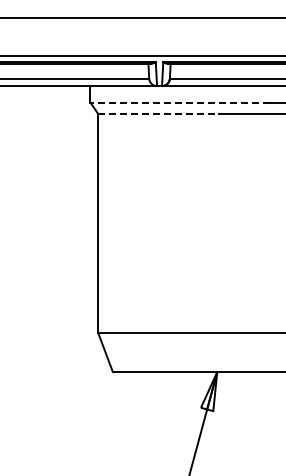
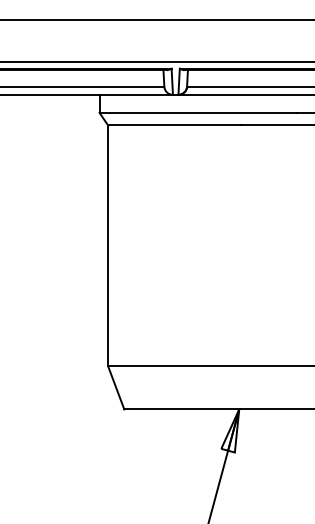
line: (180, 102) -> (198, 112), dashed -> solid
line: (158, 113) -> (174, 125), dashed -> solid

